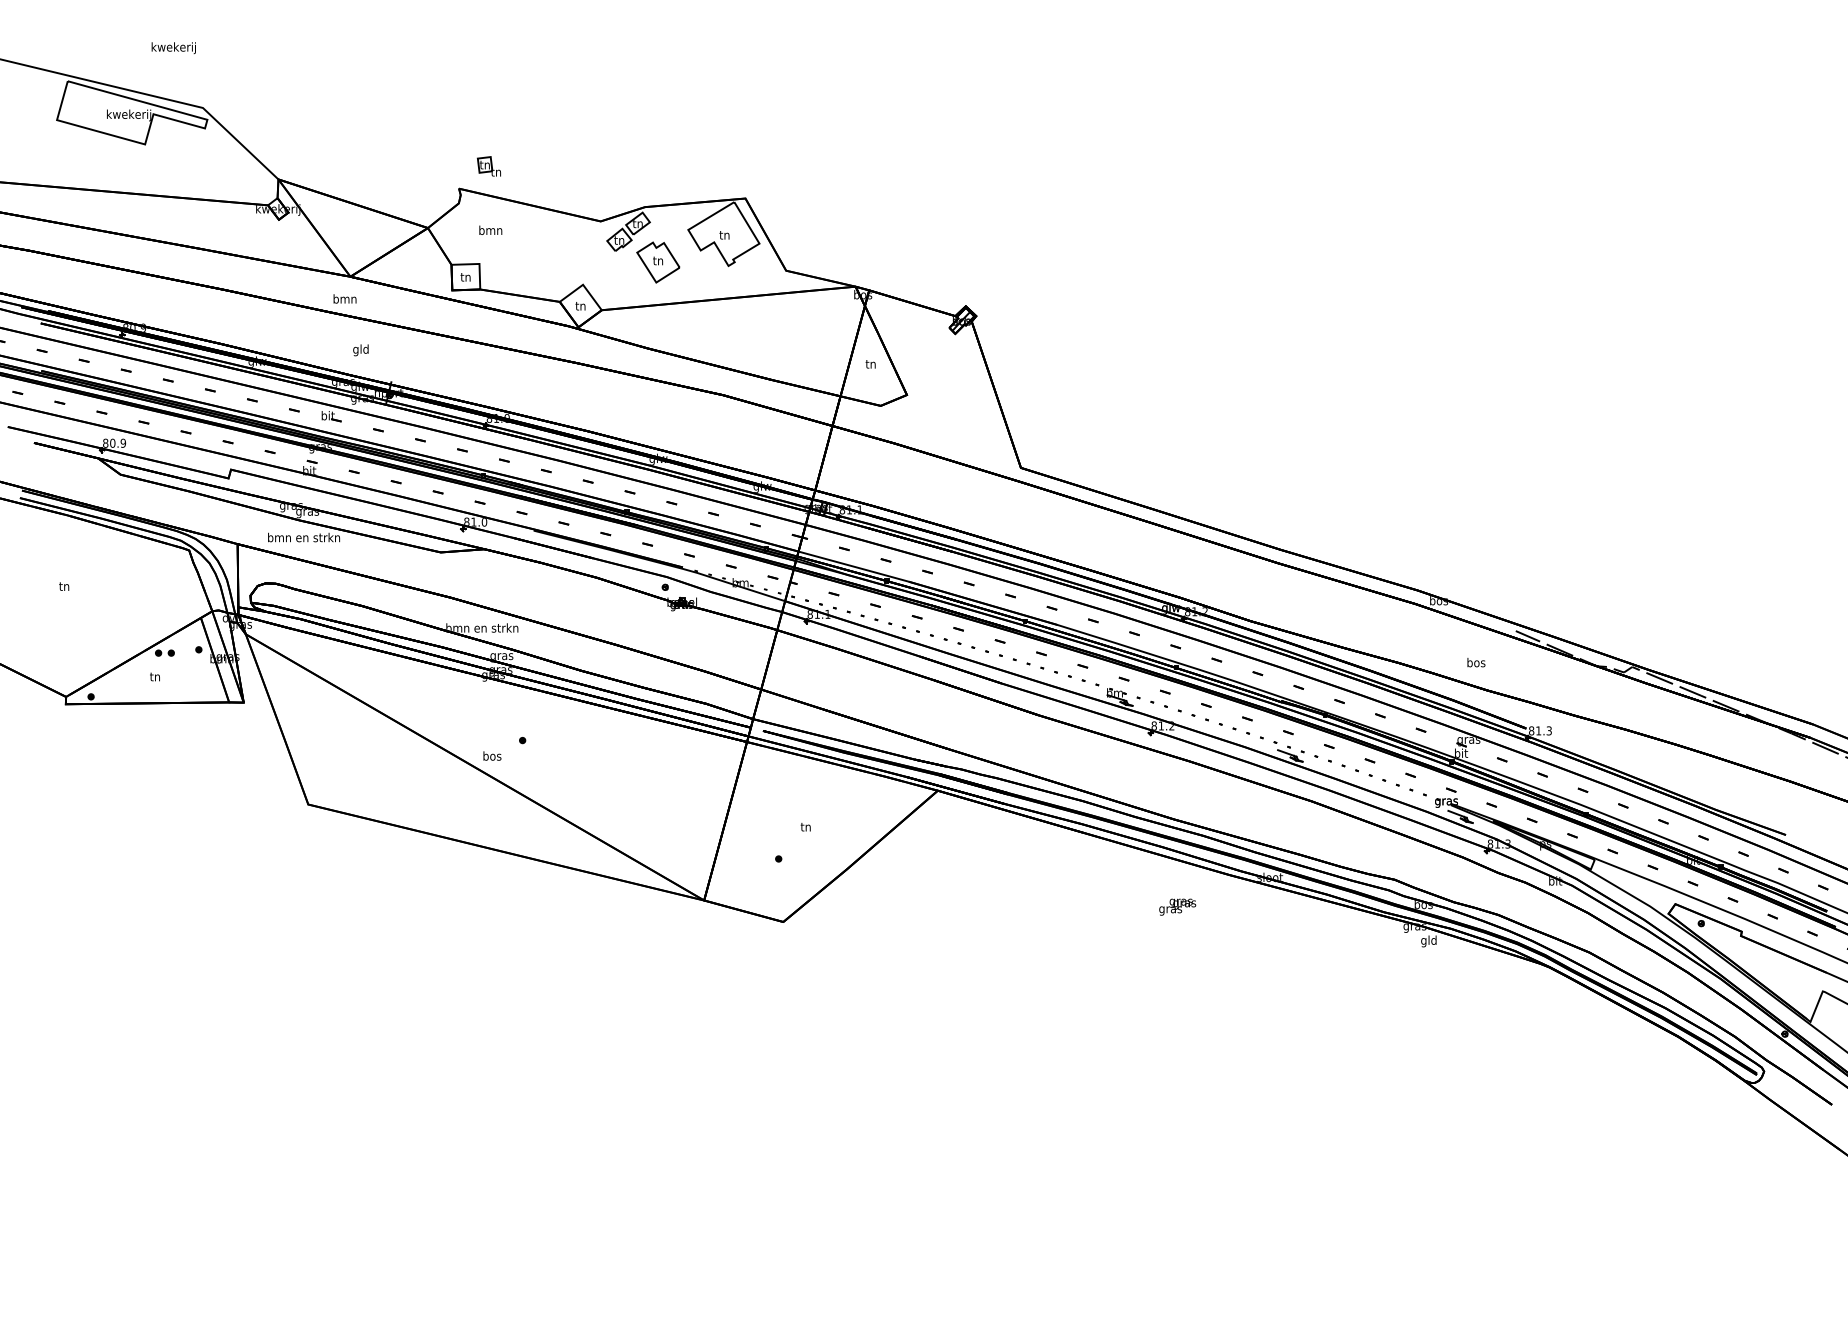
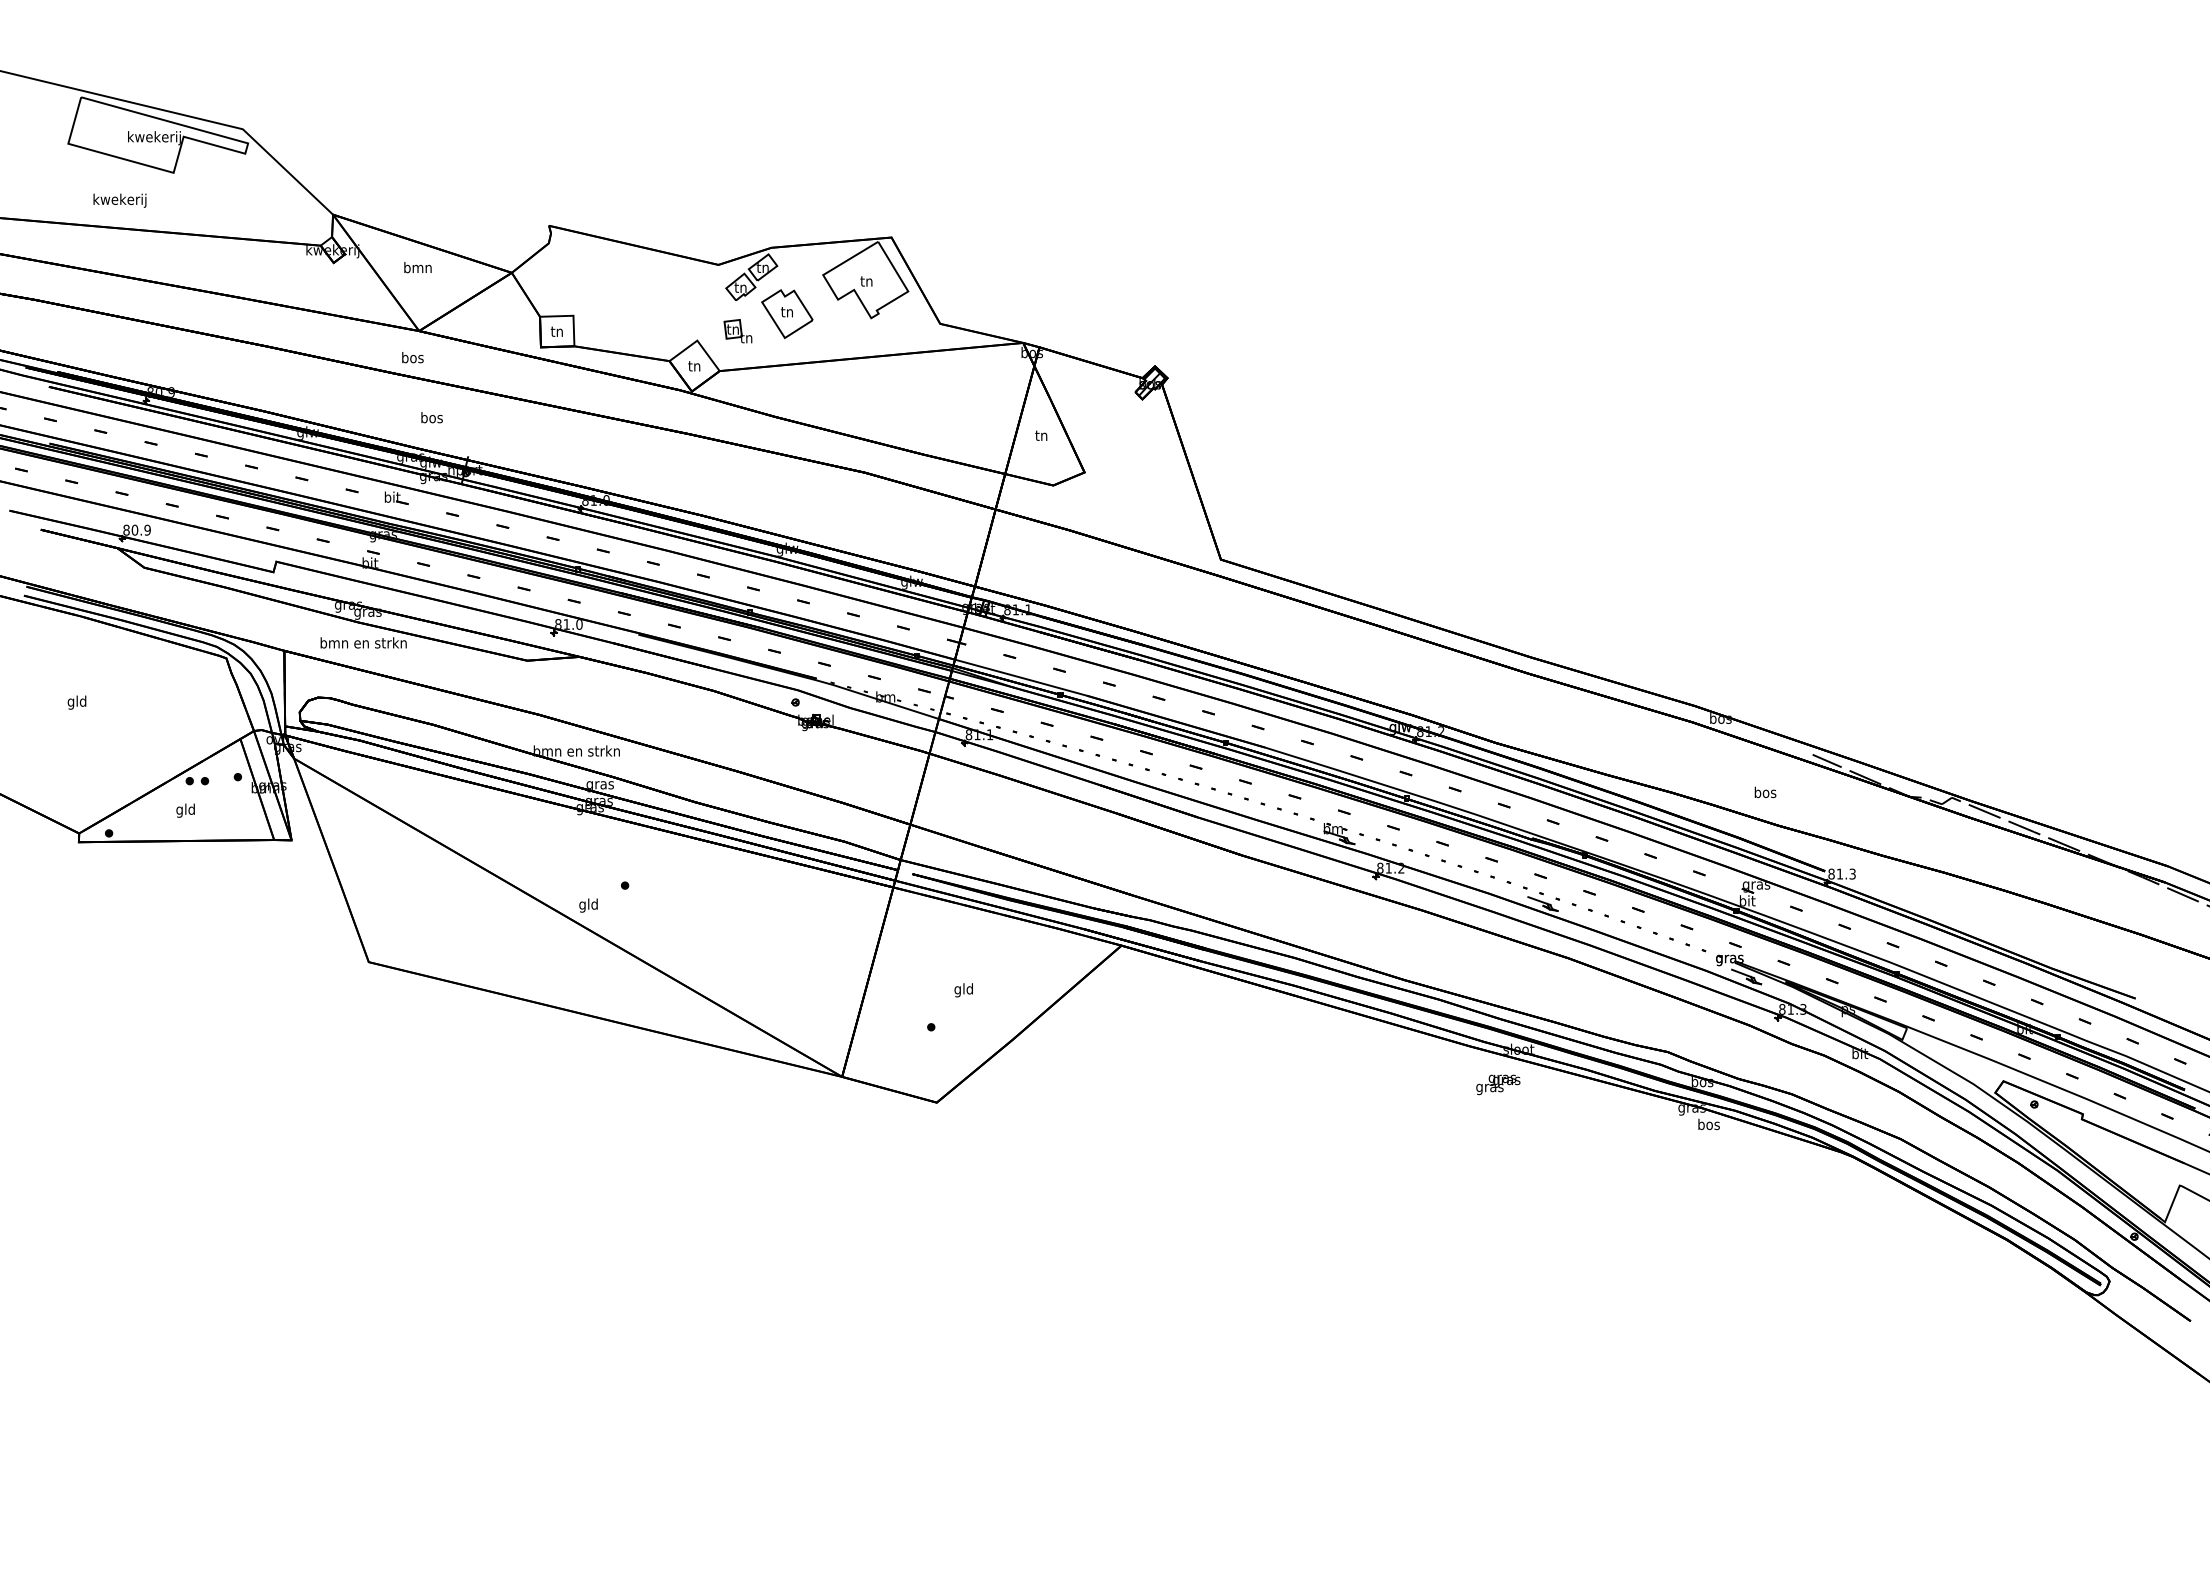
text: (173, 47) -> (119, 200), moved
part: (488, 166) -> (737, 331), moved
text: (490, 230) -> (417, 267), moved
text: (344, 298) -> (412, 357), bmn -> bos
text: (360, 350) -> (431, 419), gld -> bos
text: (63, 587) -> (76, 702), tn -> gld
text: (155, 677) -> (185, 810), tn -> gld
text: (492, 757) -> (588, 905), bos -> gld
text: (805, 828) -> (963, 990), tn -> gld
text: (1177, 906) -> (1498, 1084), moved
text: (1428, 941) -> (1708, 1125), gld -> bos

